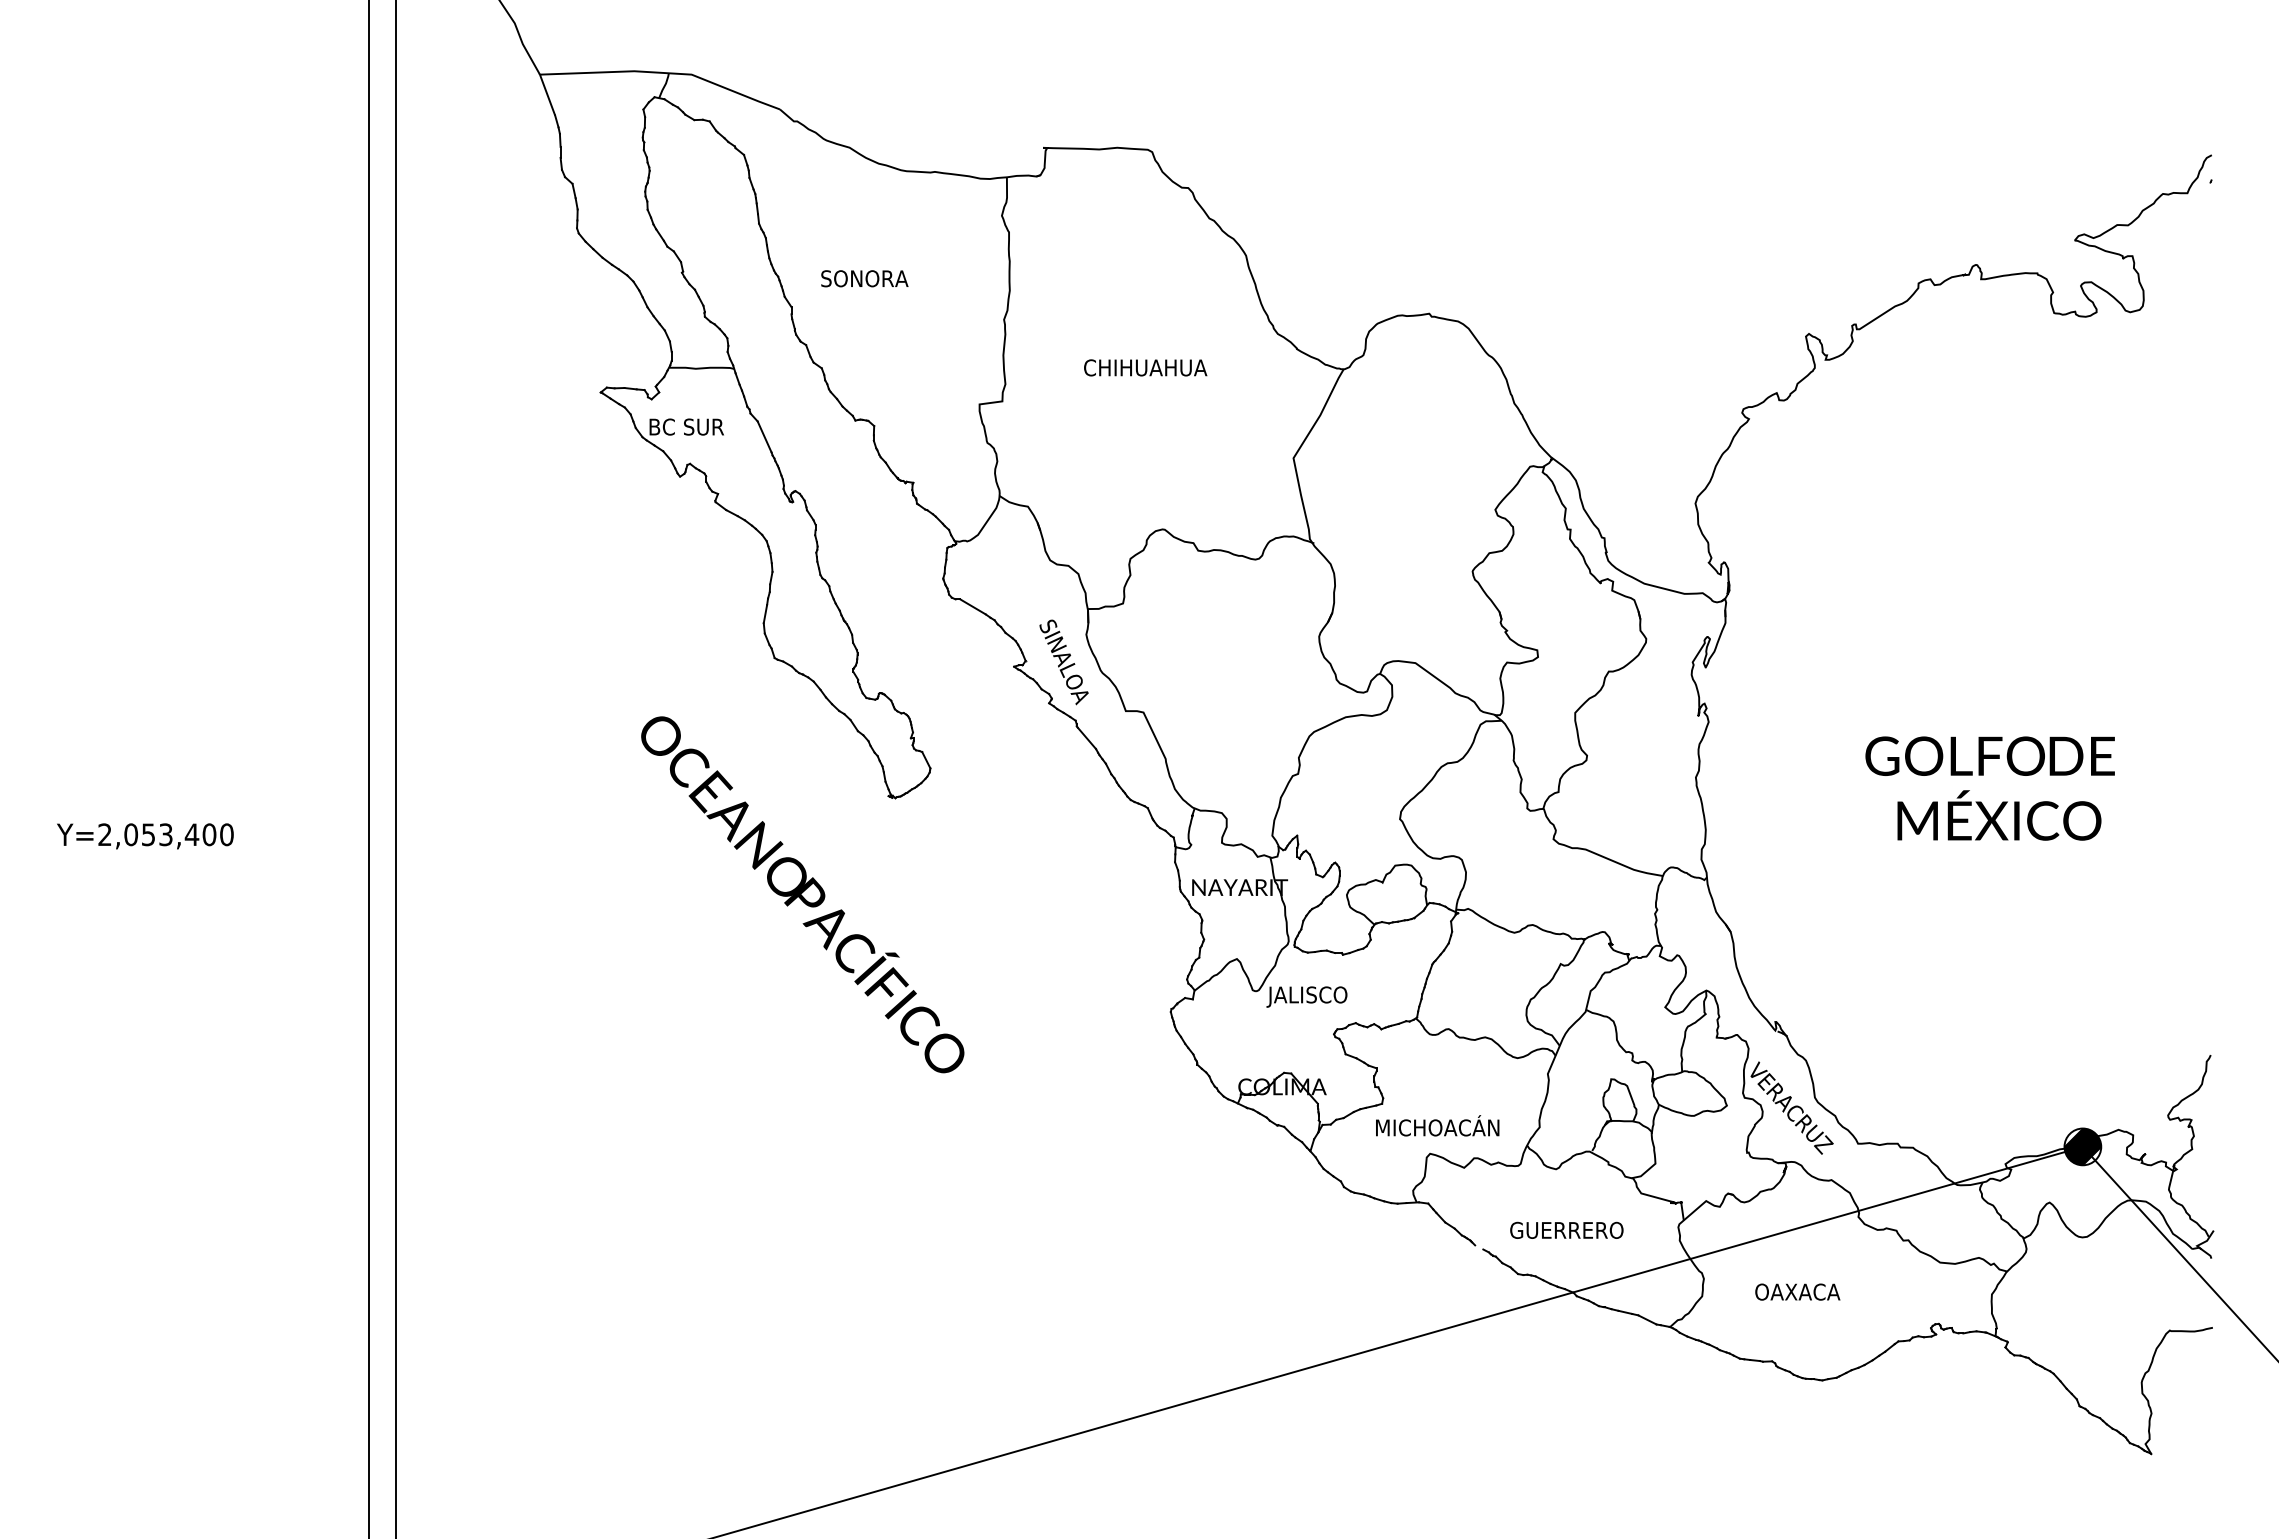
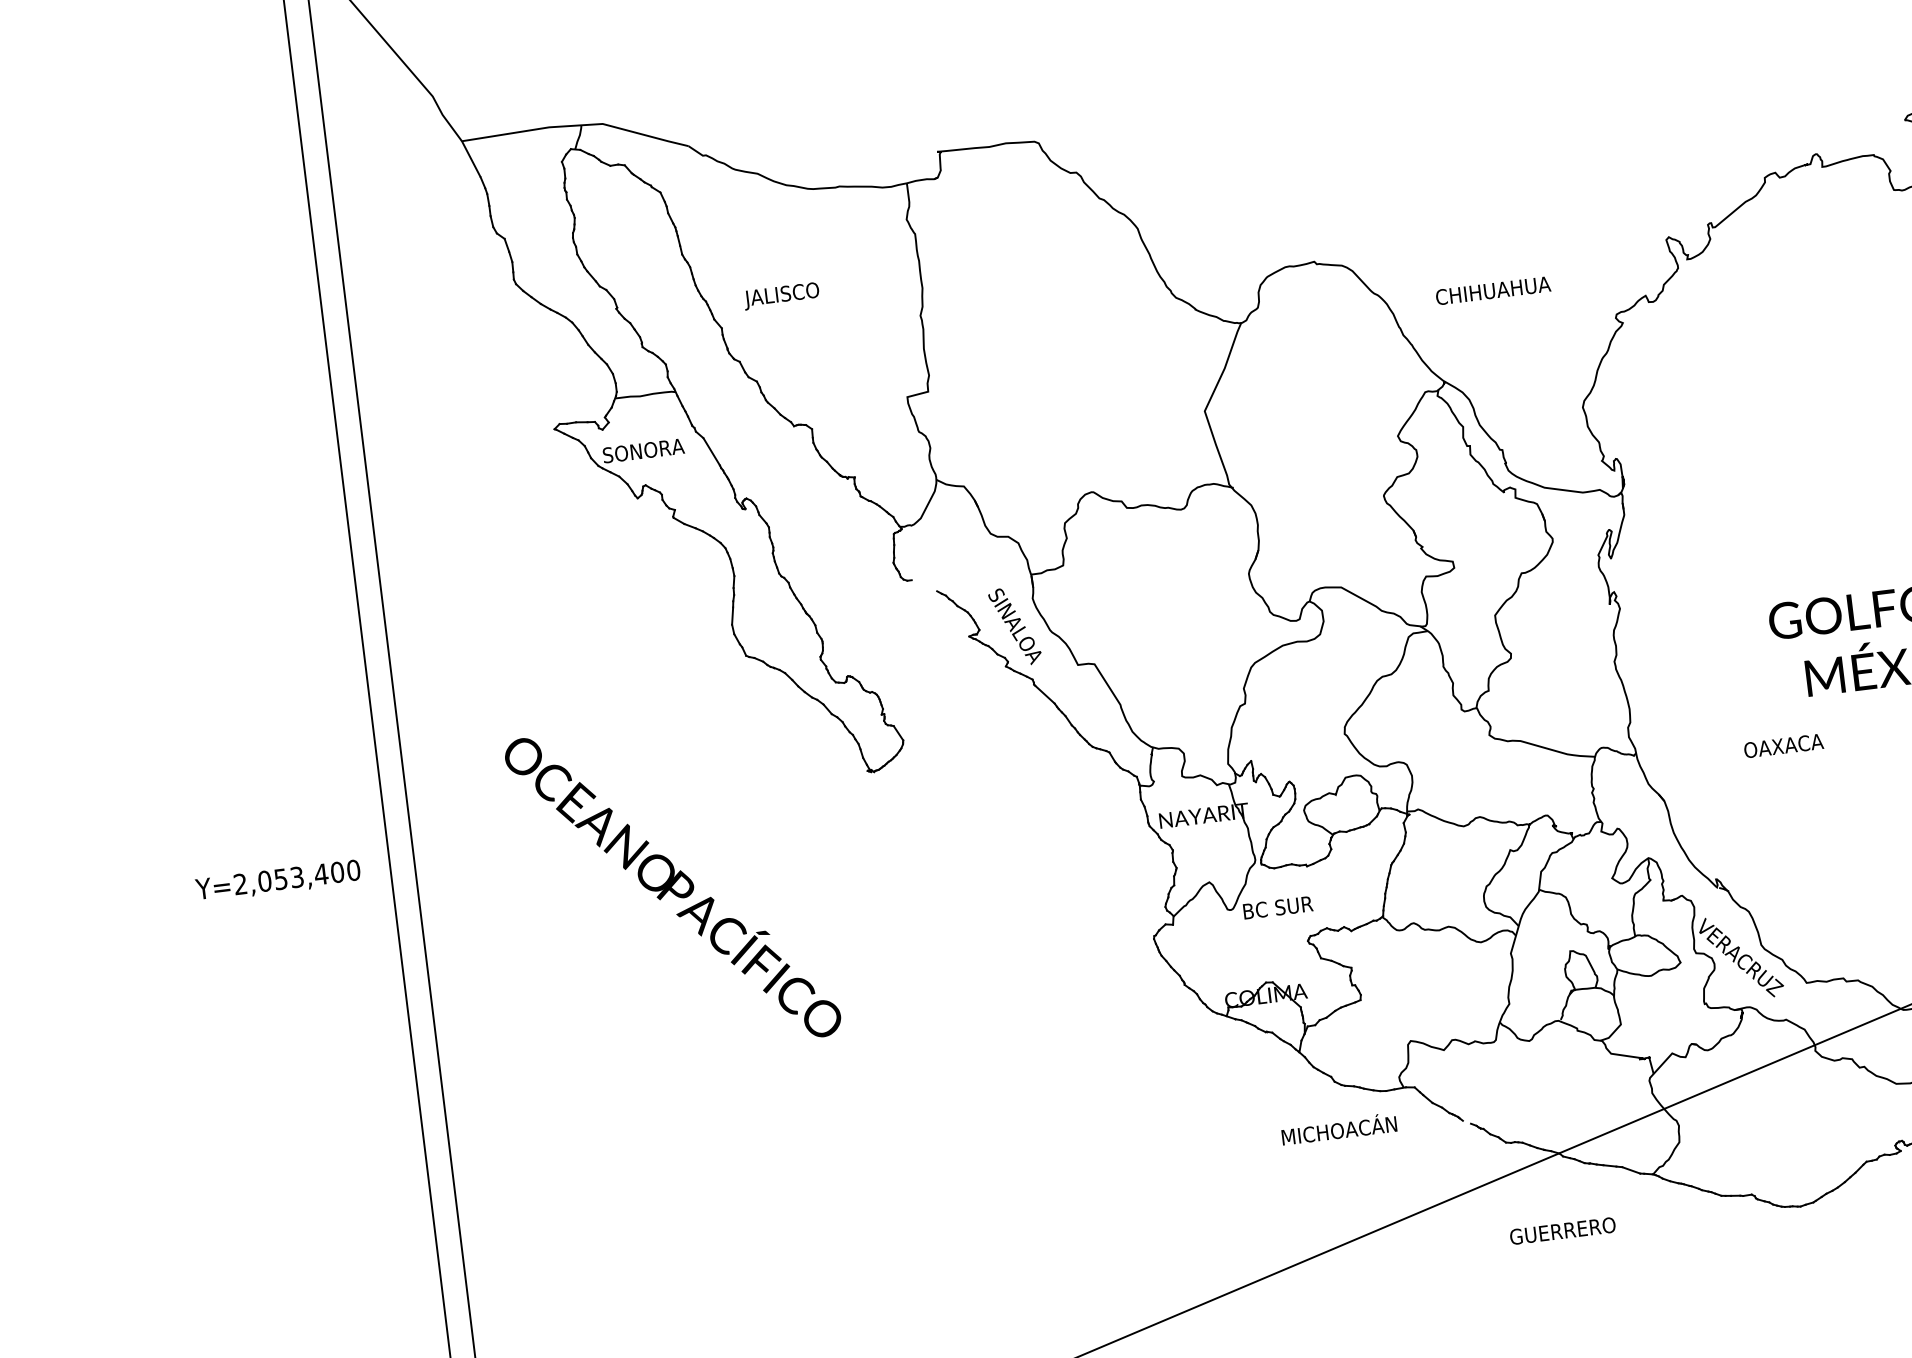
text: (863, 280) -> (785, 295), SONORA -> JALISCO
text: (1145, 367) -> (1493, 290), moved
text: (692, 426) -> (643, 450), BC SUR -> SONORA
line: (972, 606) -> (923, 585), removed
text: (145, 836) -> (278, 881), moved
text: (802, 894) -> (672, 887), moved
text: (1306, 996) -> (1278, 909), JALISCO -> BC SUR
text: (1437, 1125) -> (1338, 1128), moved
text: (1566, 1229) -> (1562, 1230), moved
text: (1797, 1291) -> (1783, 745), moved

